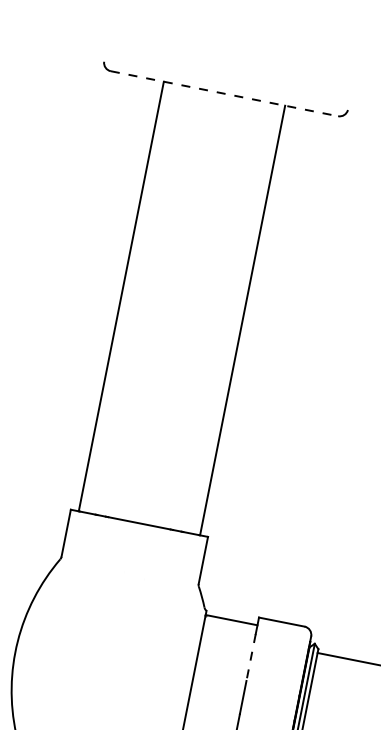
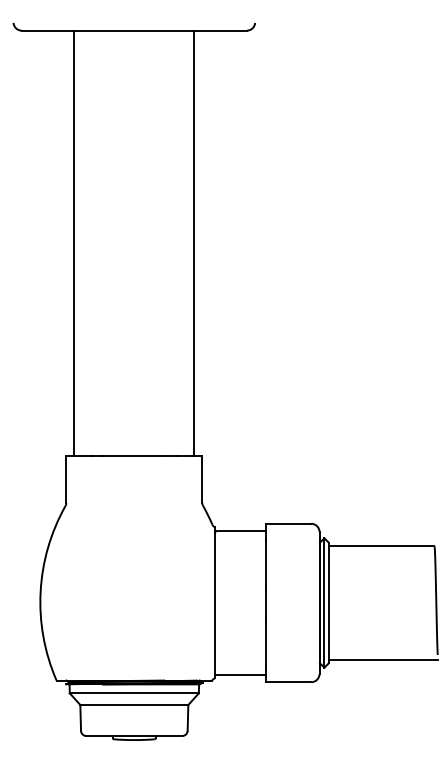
line: (224, 93) -> (134, 30), dashed -> solid
line: (251, 657) -> (266, 563), dashed -> solid

